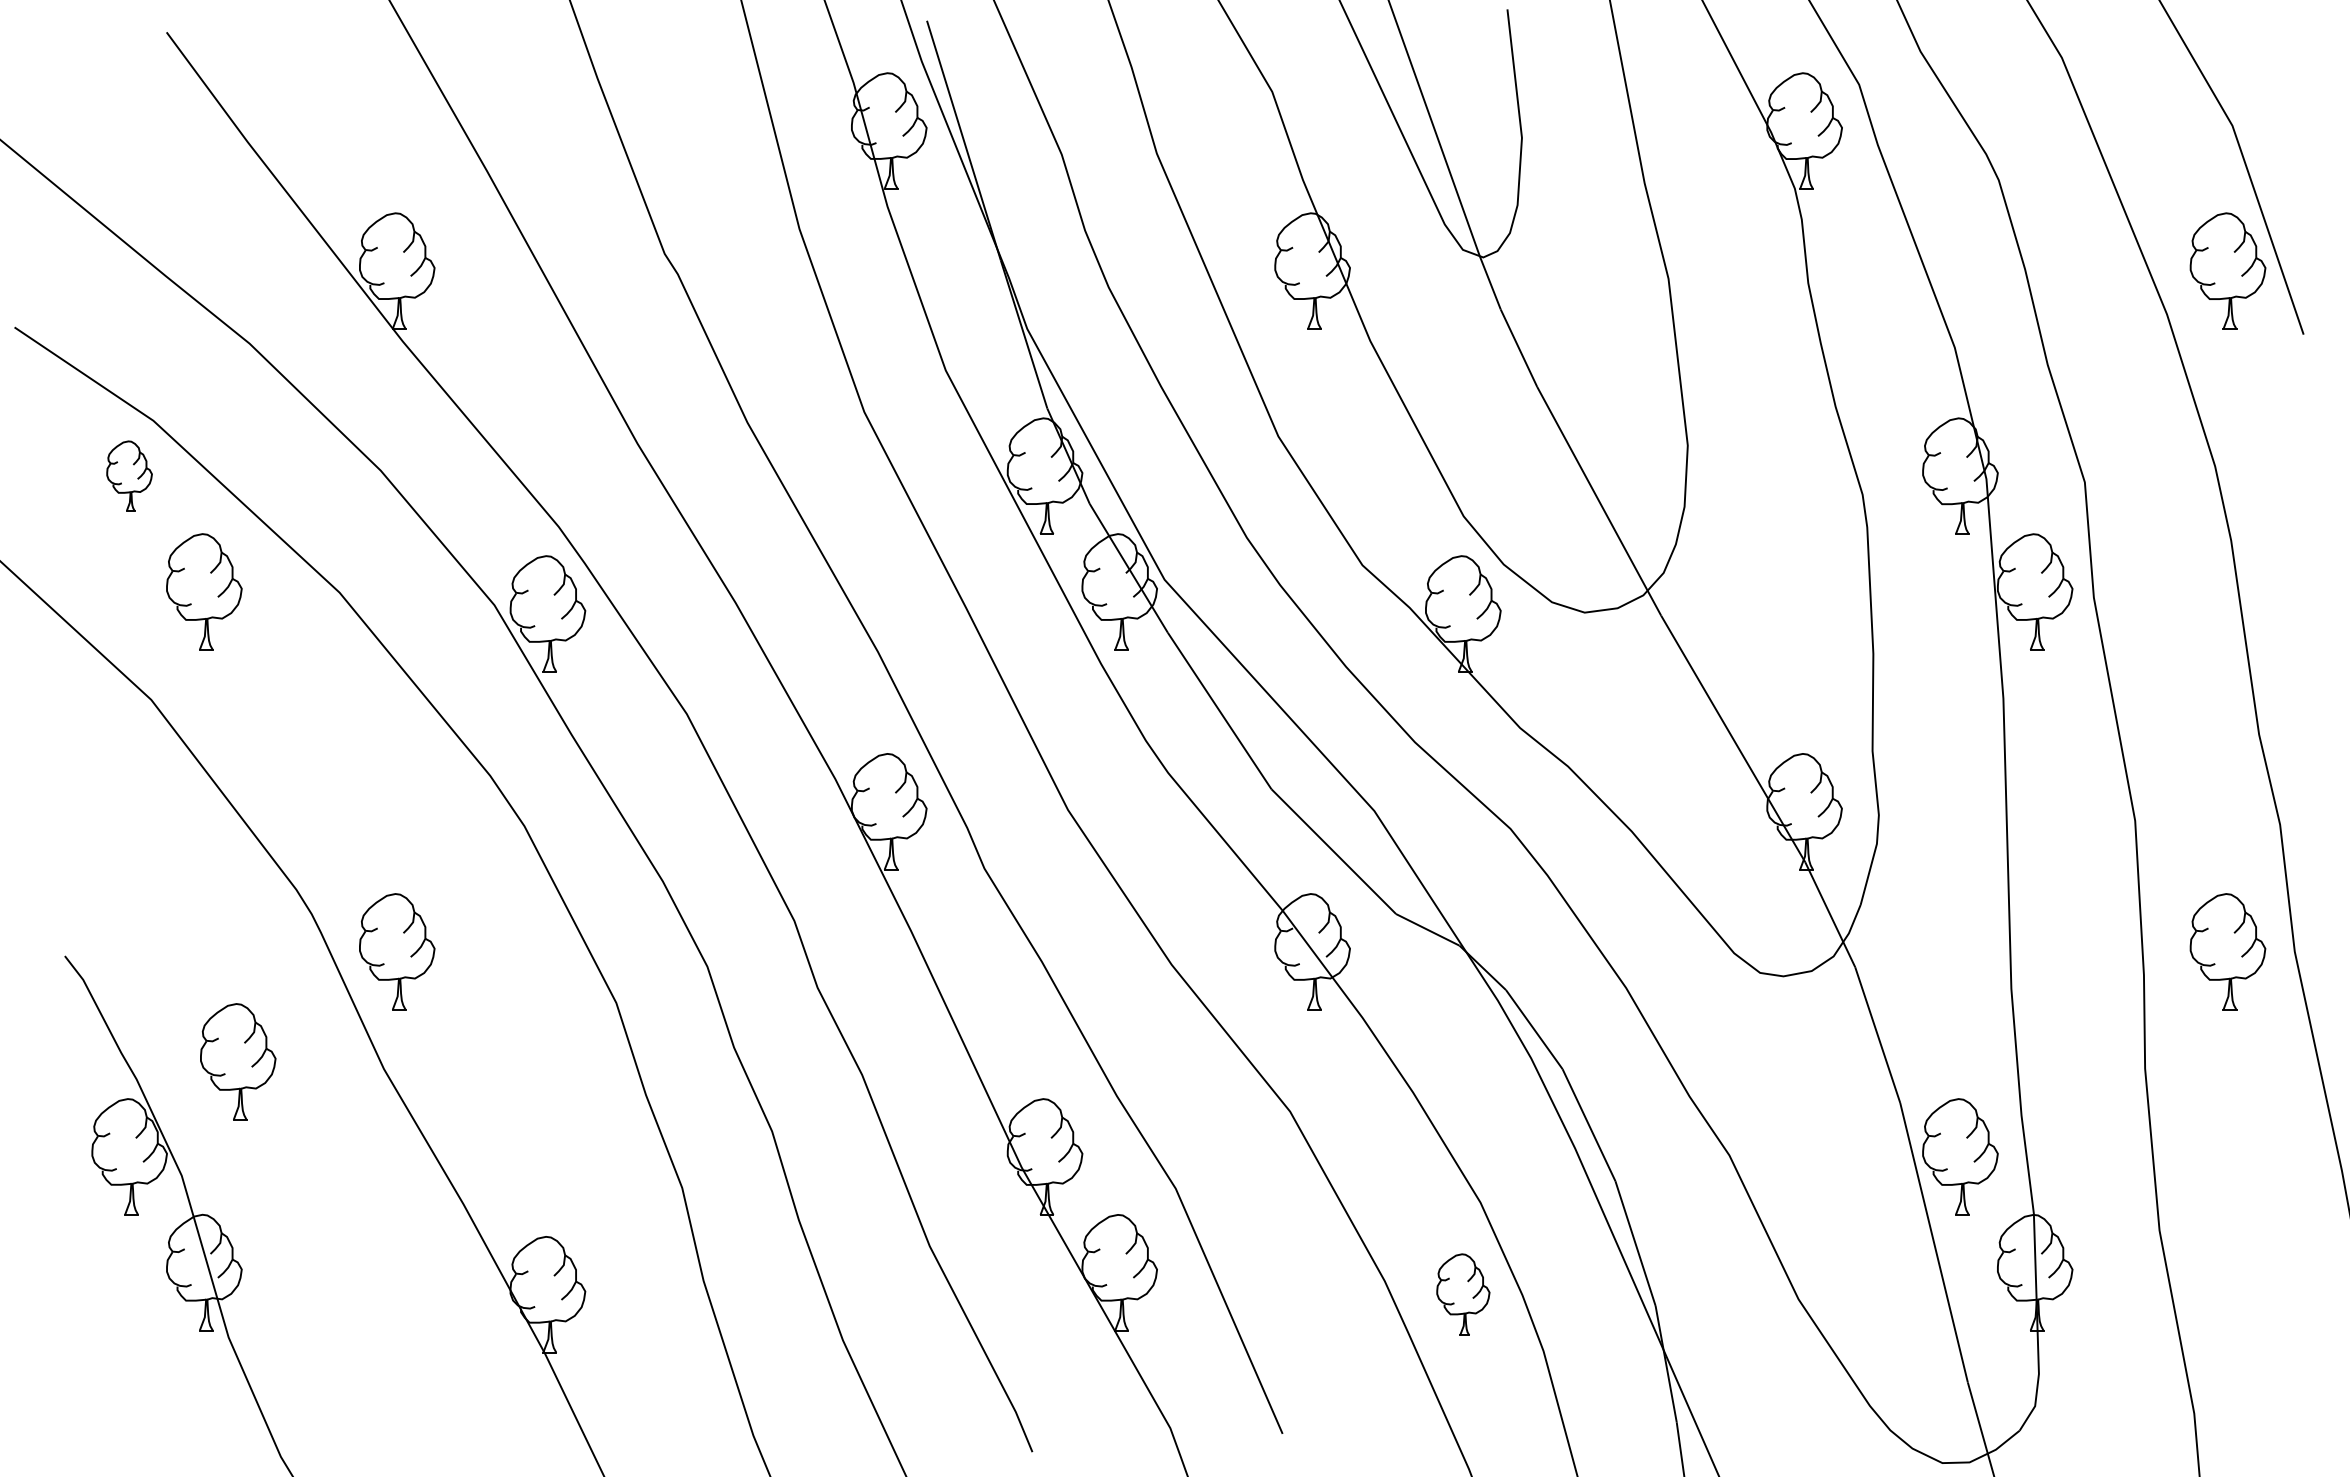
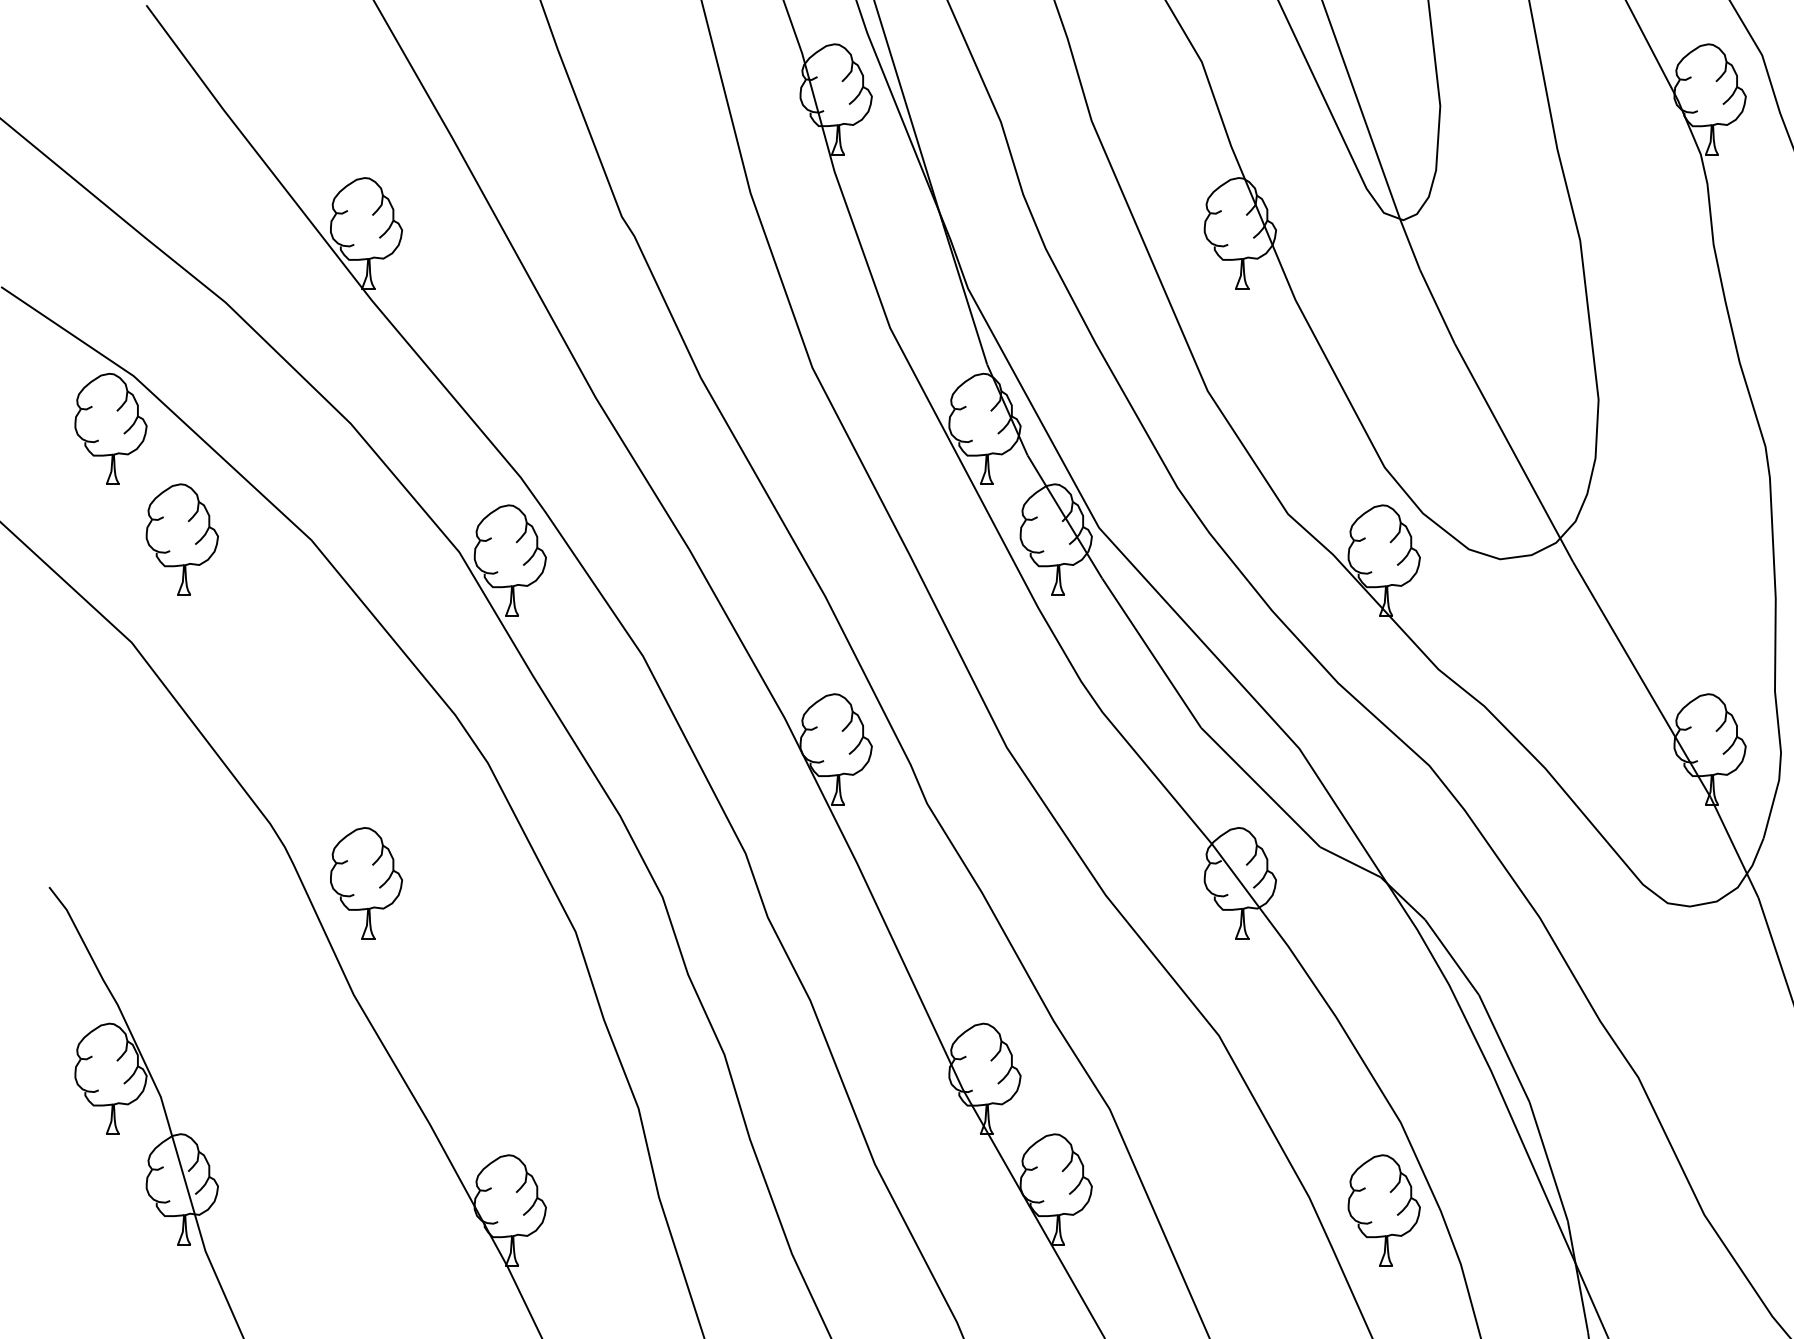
part: (129, 475) -> (110, 428), size x1.67
part: (238, 1061) -> (214, 987), removed
part: (1463, 1294) -> (1384, 1210), size x1.43

